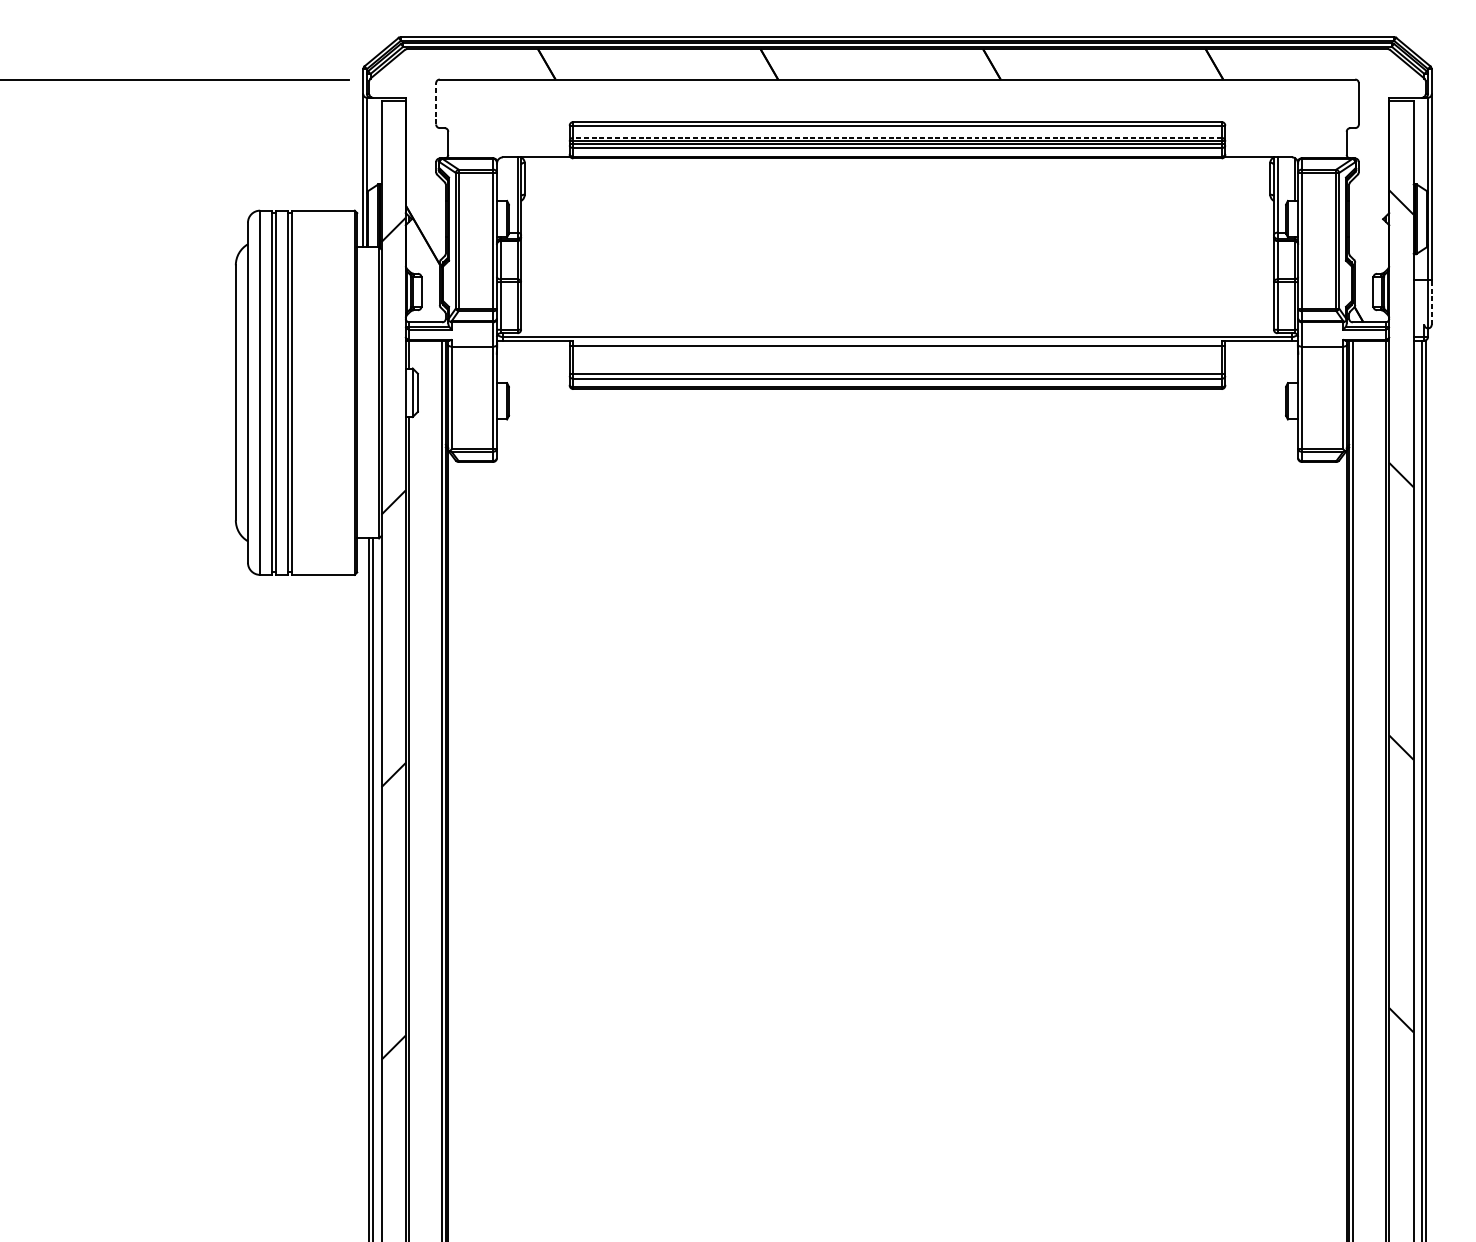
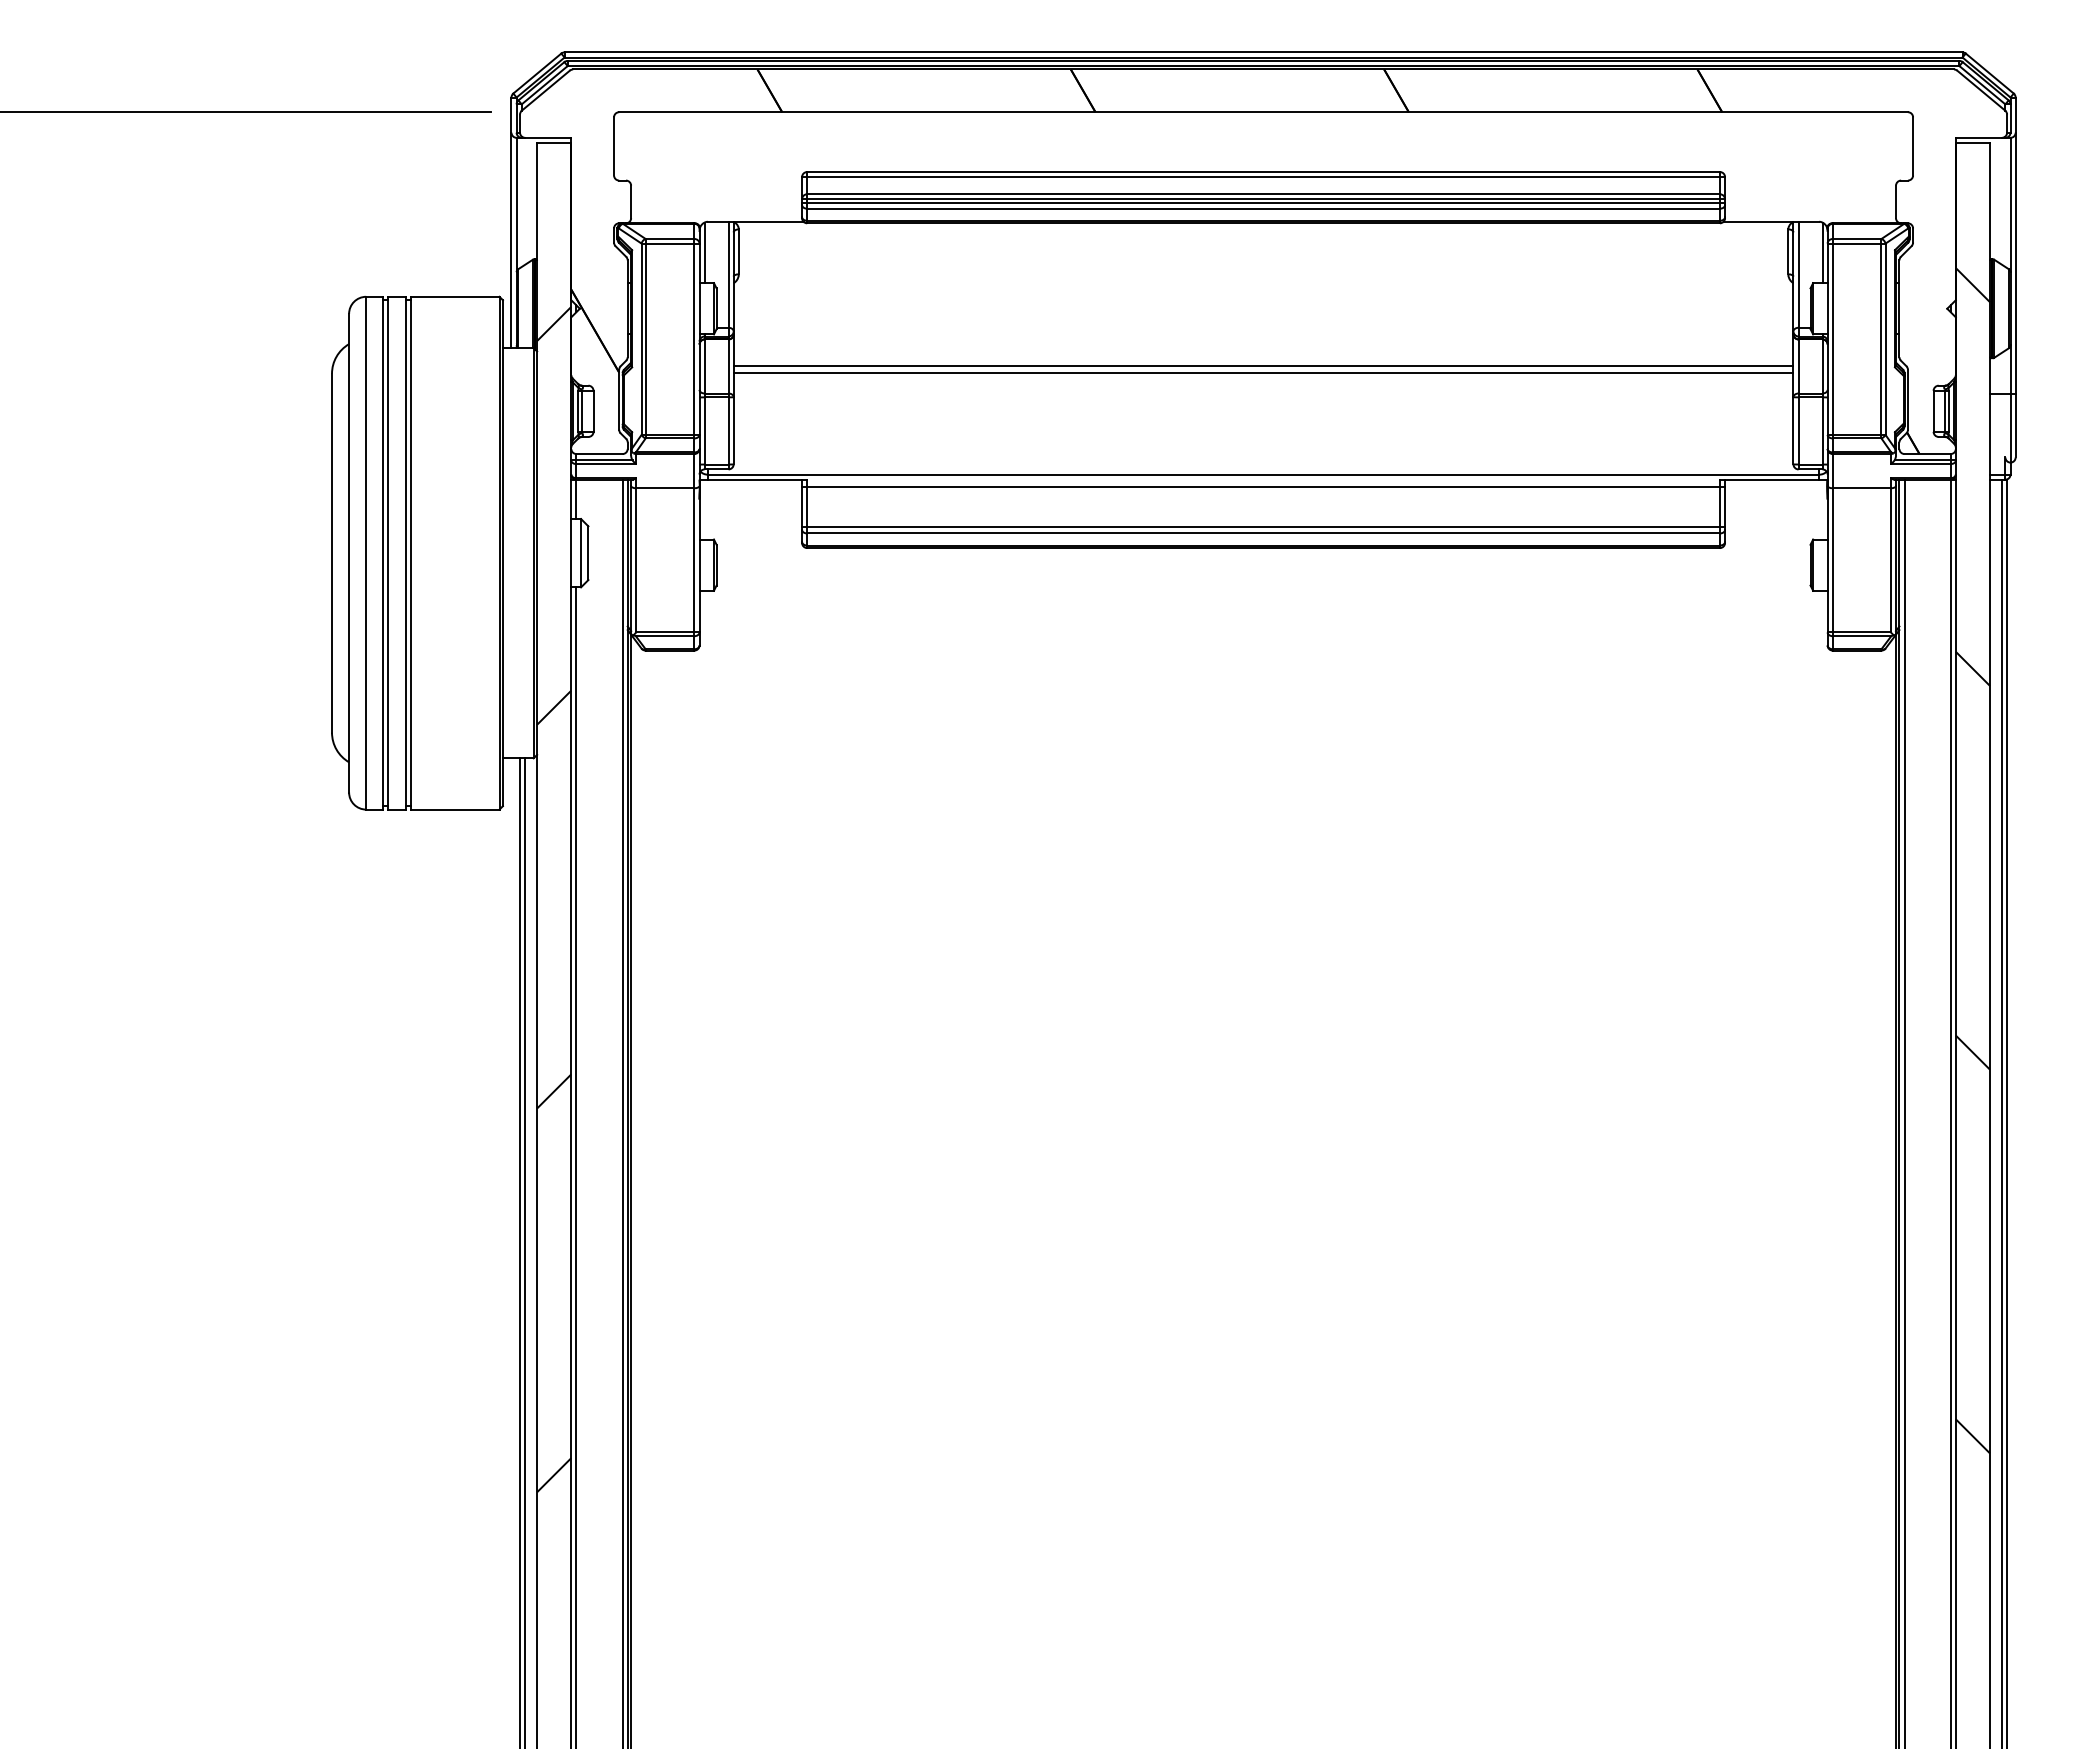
line: (436, 103) -> (614, 145), dashed -> solid
line: (897, 137) -> (1263, 194), dashed -> solid
line: (500, 179) -> (704, 252), added
line: (897, 259) -> (1263, 365), added
line: (897, 264) -> (1263, 372), added
line: (1431, 302) -> (2015, 425), dashed -> solid

